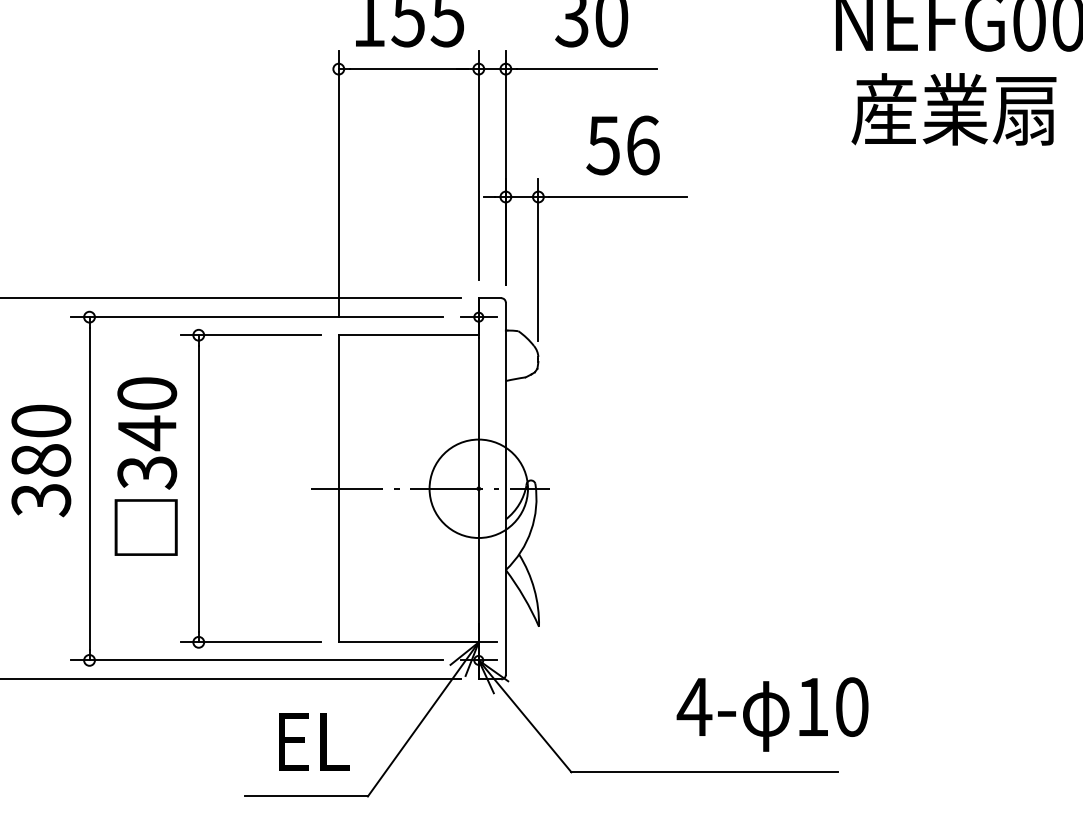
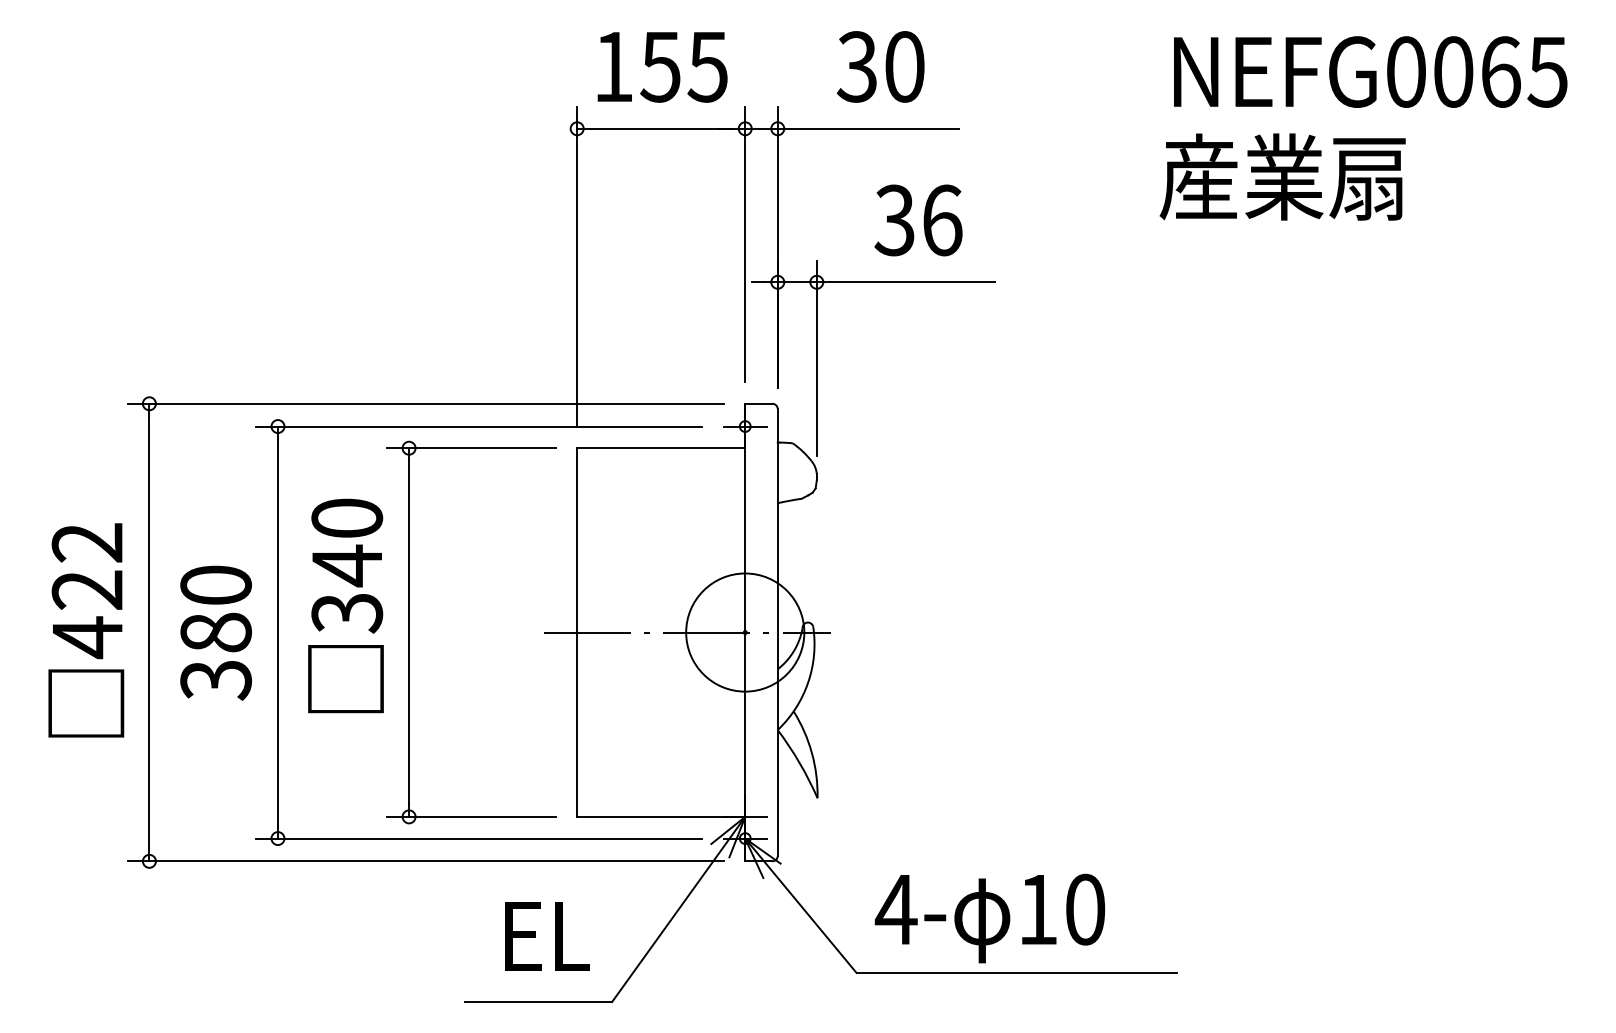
text: (953, 108) -> (1282, 176), moved
text: (603, 144) -> (894, 219), 56 -> 36
text: (40, 460) -> (215, 632), moved
text: (772, 714) -> (989, 918), moved

